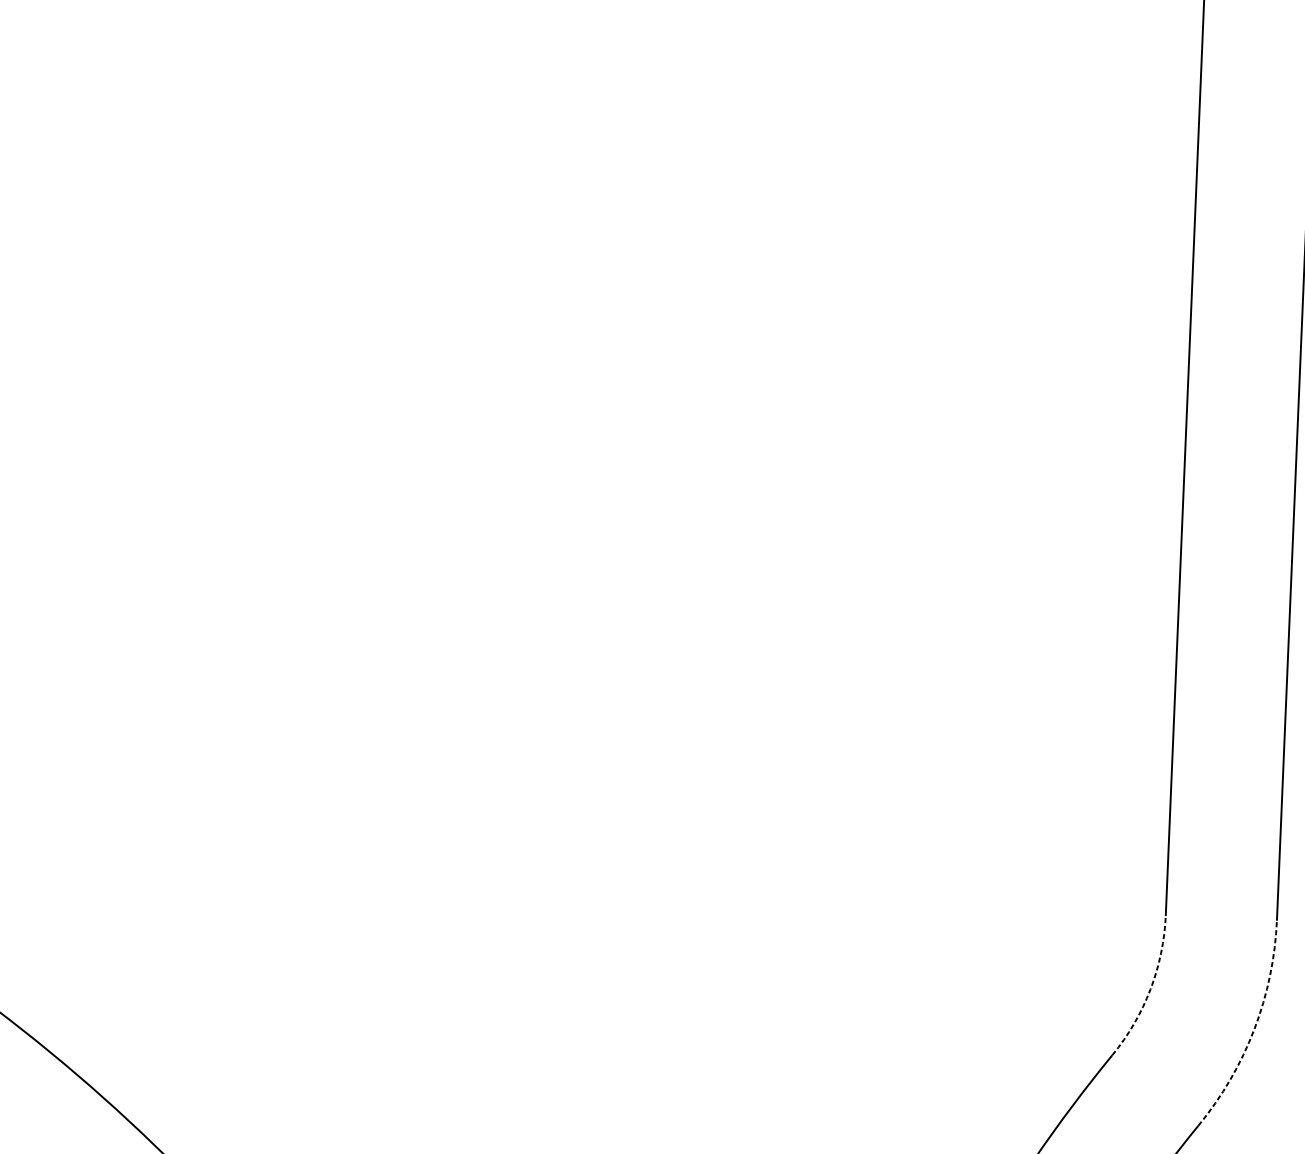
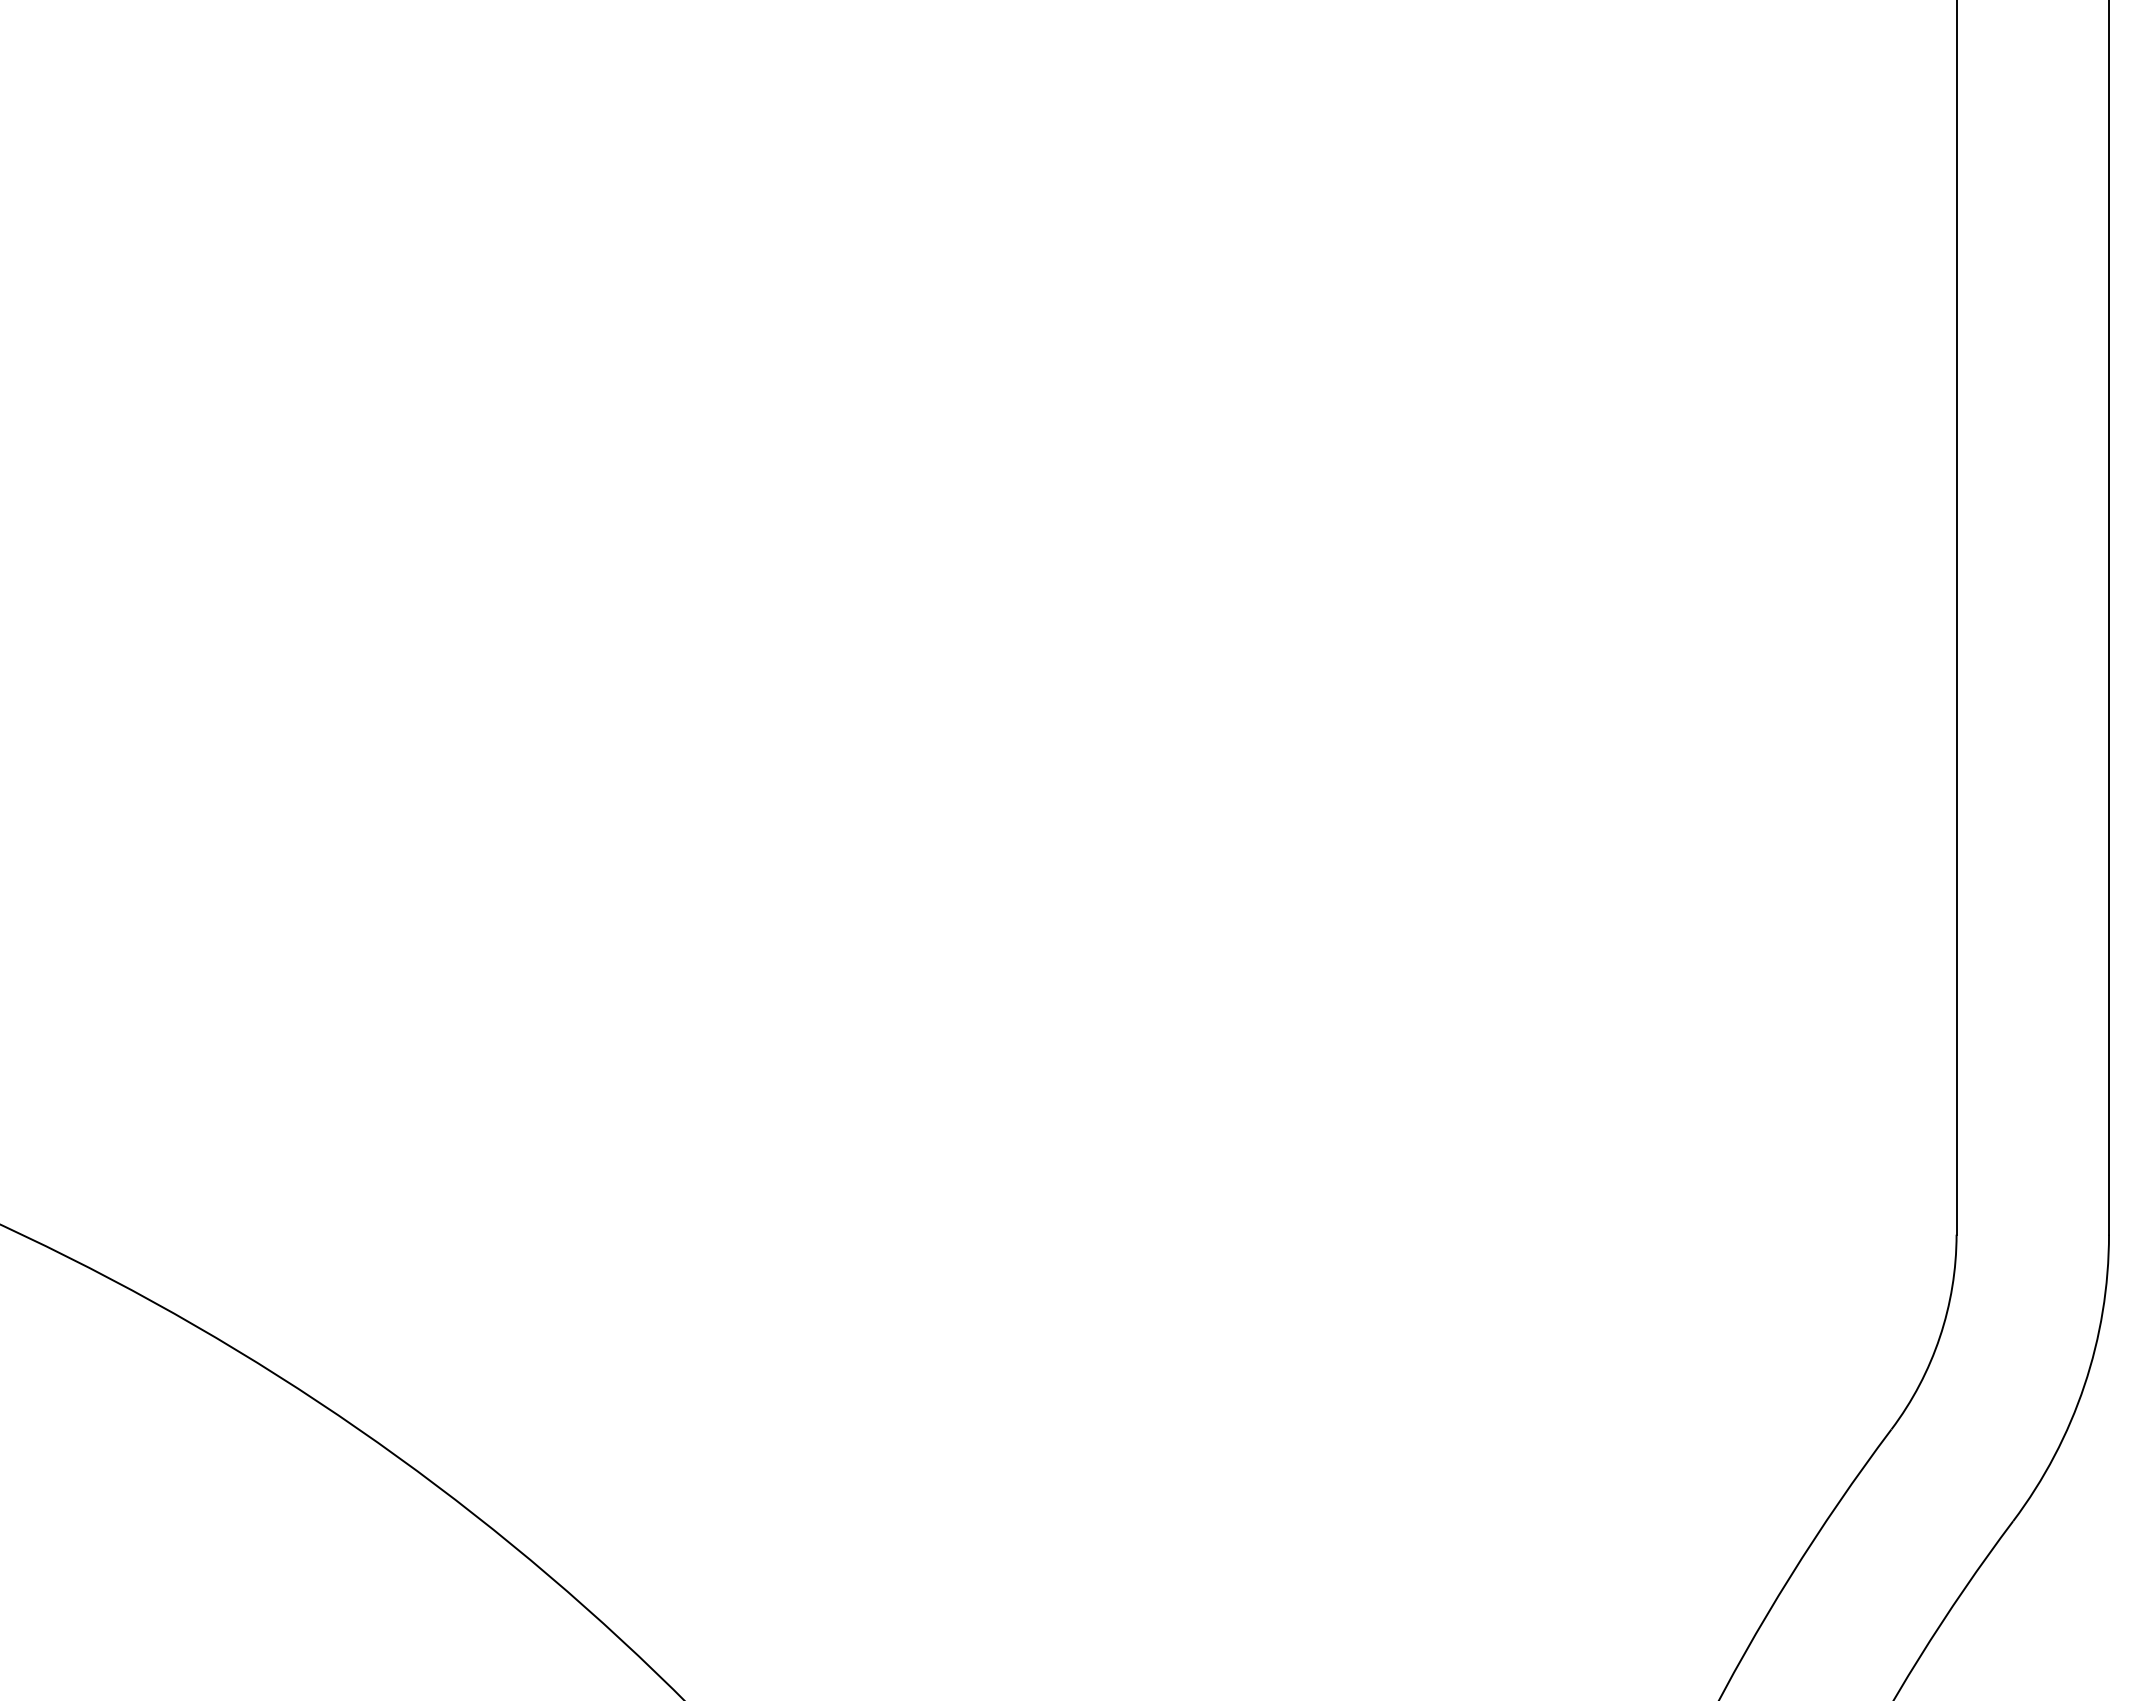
arc: (1150, 989) -> (1939, 1337), dashed -> solid
arc: (1254, 1029) -> (2084, 1385), dashed -> solid

